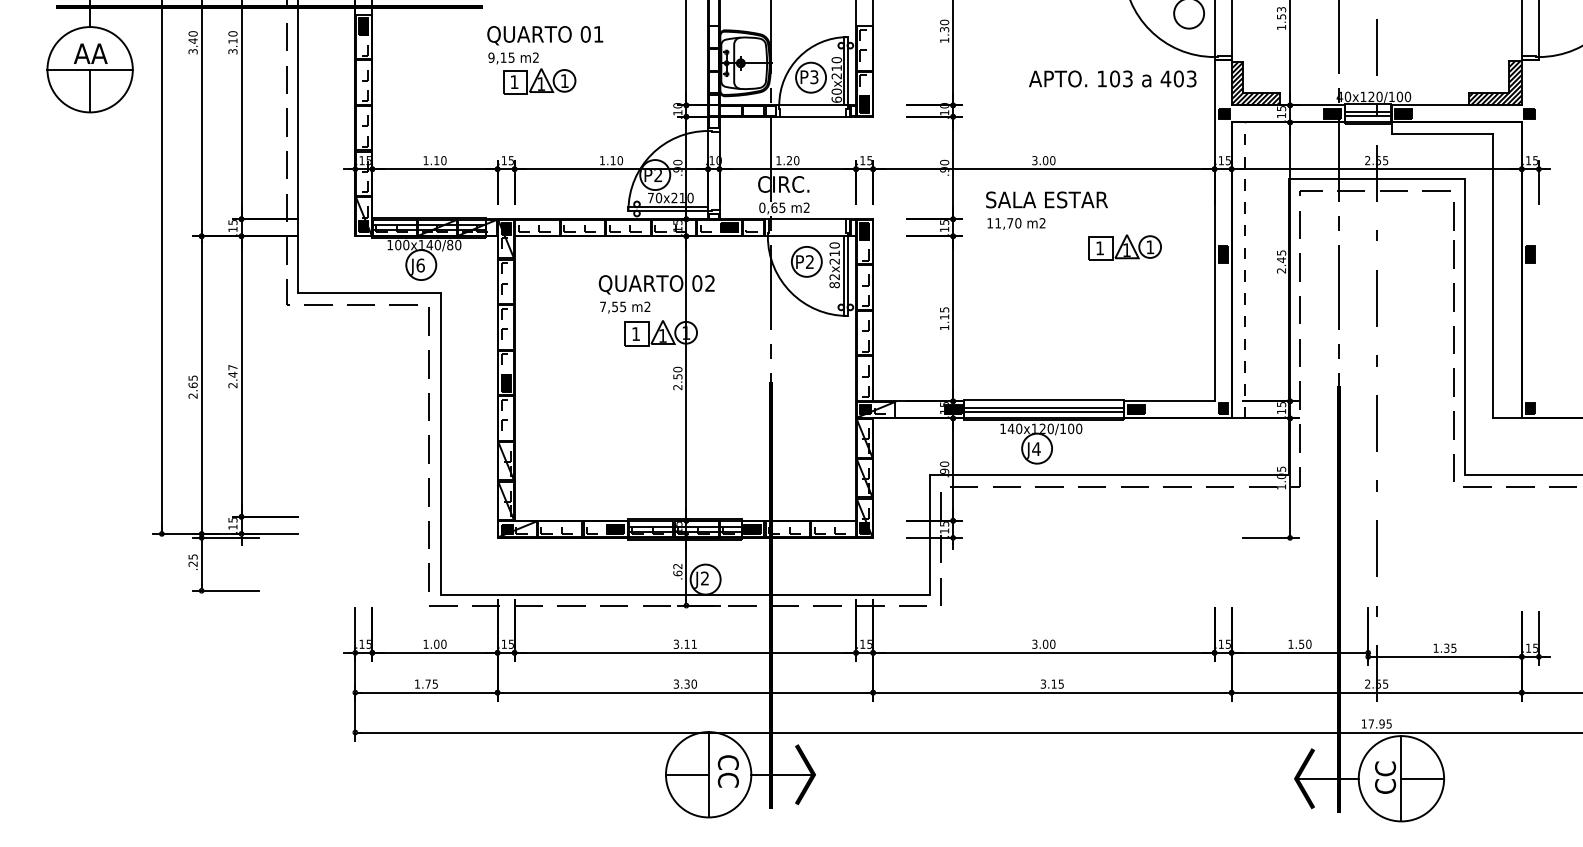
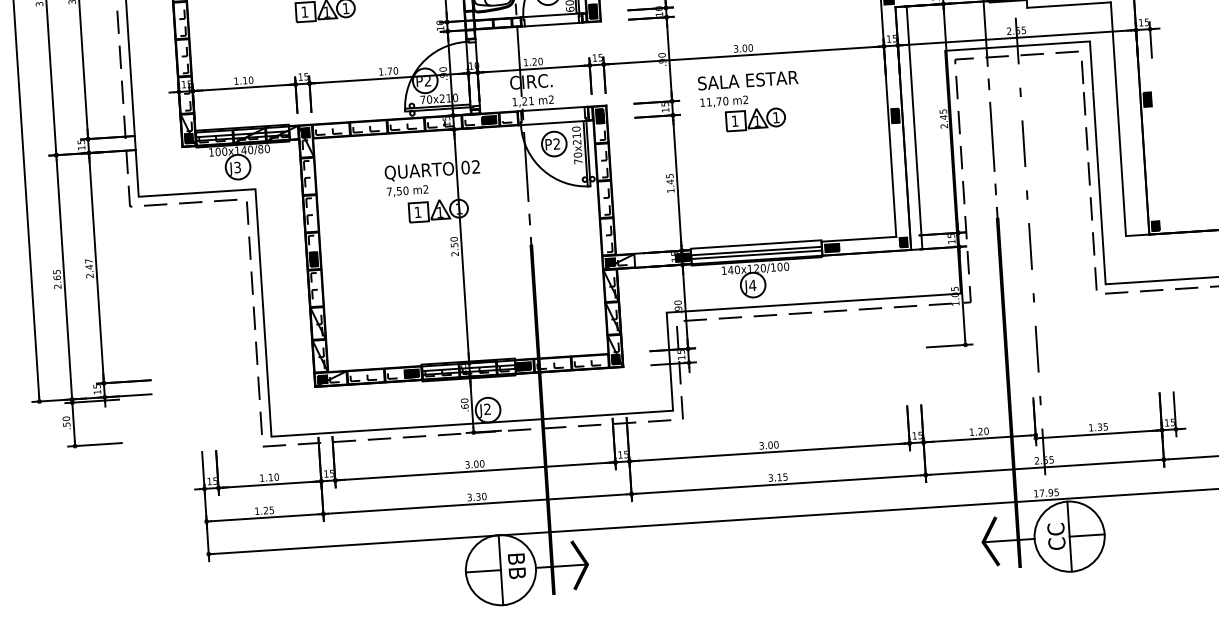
text: (612, 160) -> (389, 71), 1.10 -> 1.70
text: (772, 207) -> (523, 101), 0,65 -> 1,21
part: (1124, 247) -> (755, 119), moved
text: (420, 265) -> (237, 167), J6 -> J3
line: (1245, 270) -> (914, 127), dashed -> solid
text: (834, 281) -> (578, 158), 82x210 -> 70x210
text: (623, 306) -> (406, 190), 7,55 -> 7,50
text: (944, 316) -> (670, 181), 1.15 -> 1.45
text: (192, 560) -> (66, 421), .25 -> .50
text: (677, 566) -> (464, 400), .62 -> .60
text: (436, 643) -> (270, 476), 1.00 -> 1.10
text: (690, 643) -> (479, 463), 3.11 -> 3.00
text: (1301, 643) -> (980, 430), 1.50 -> 1.20
text: (427, 683) -> (265, 510), 1.75 -> 1.25
text: (727, 771) -> (516, 566), CC -> BB

